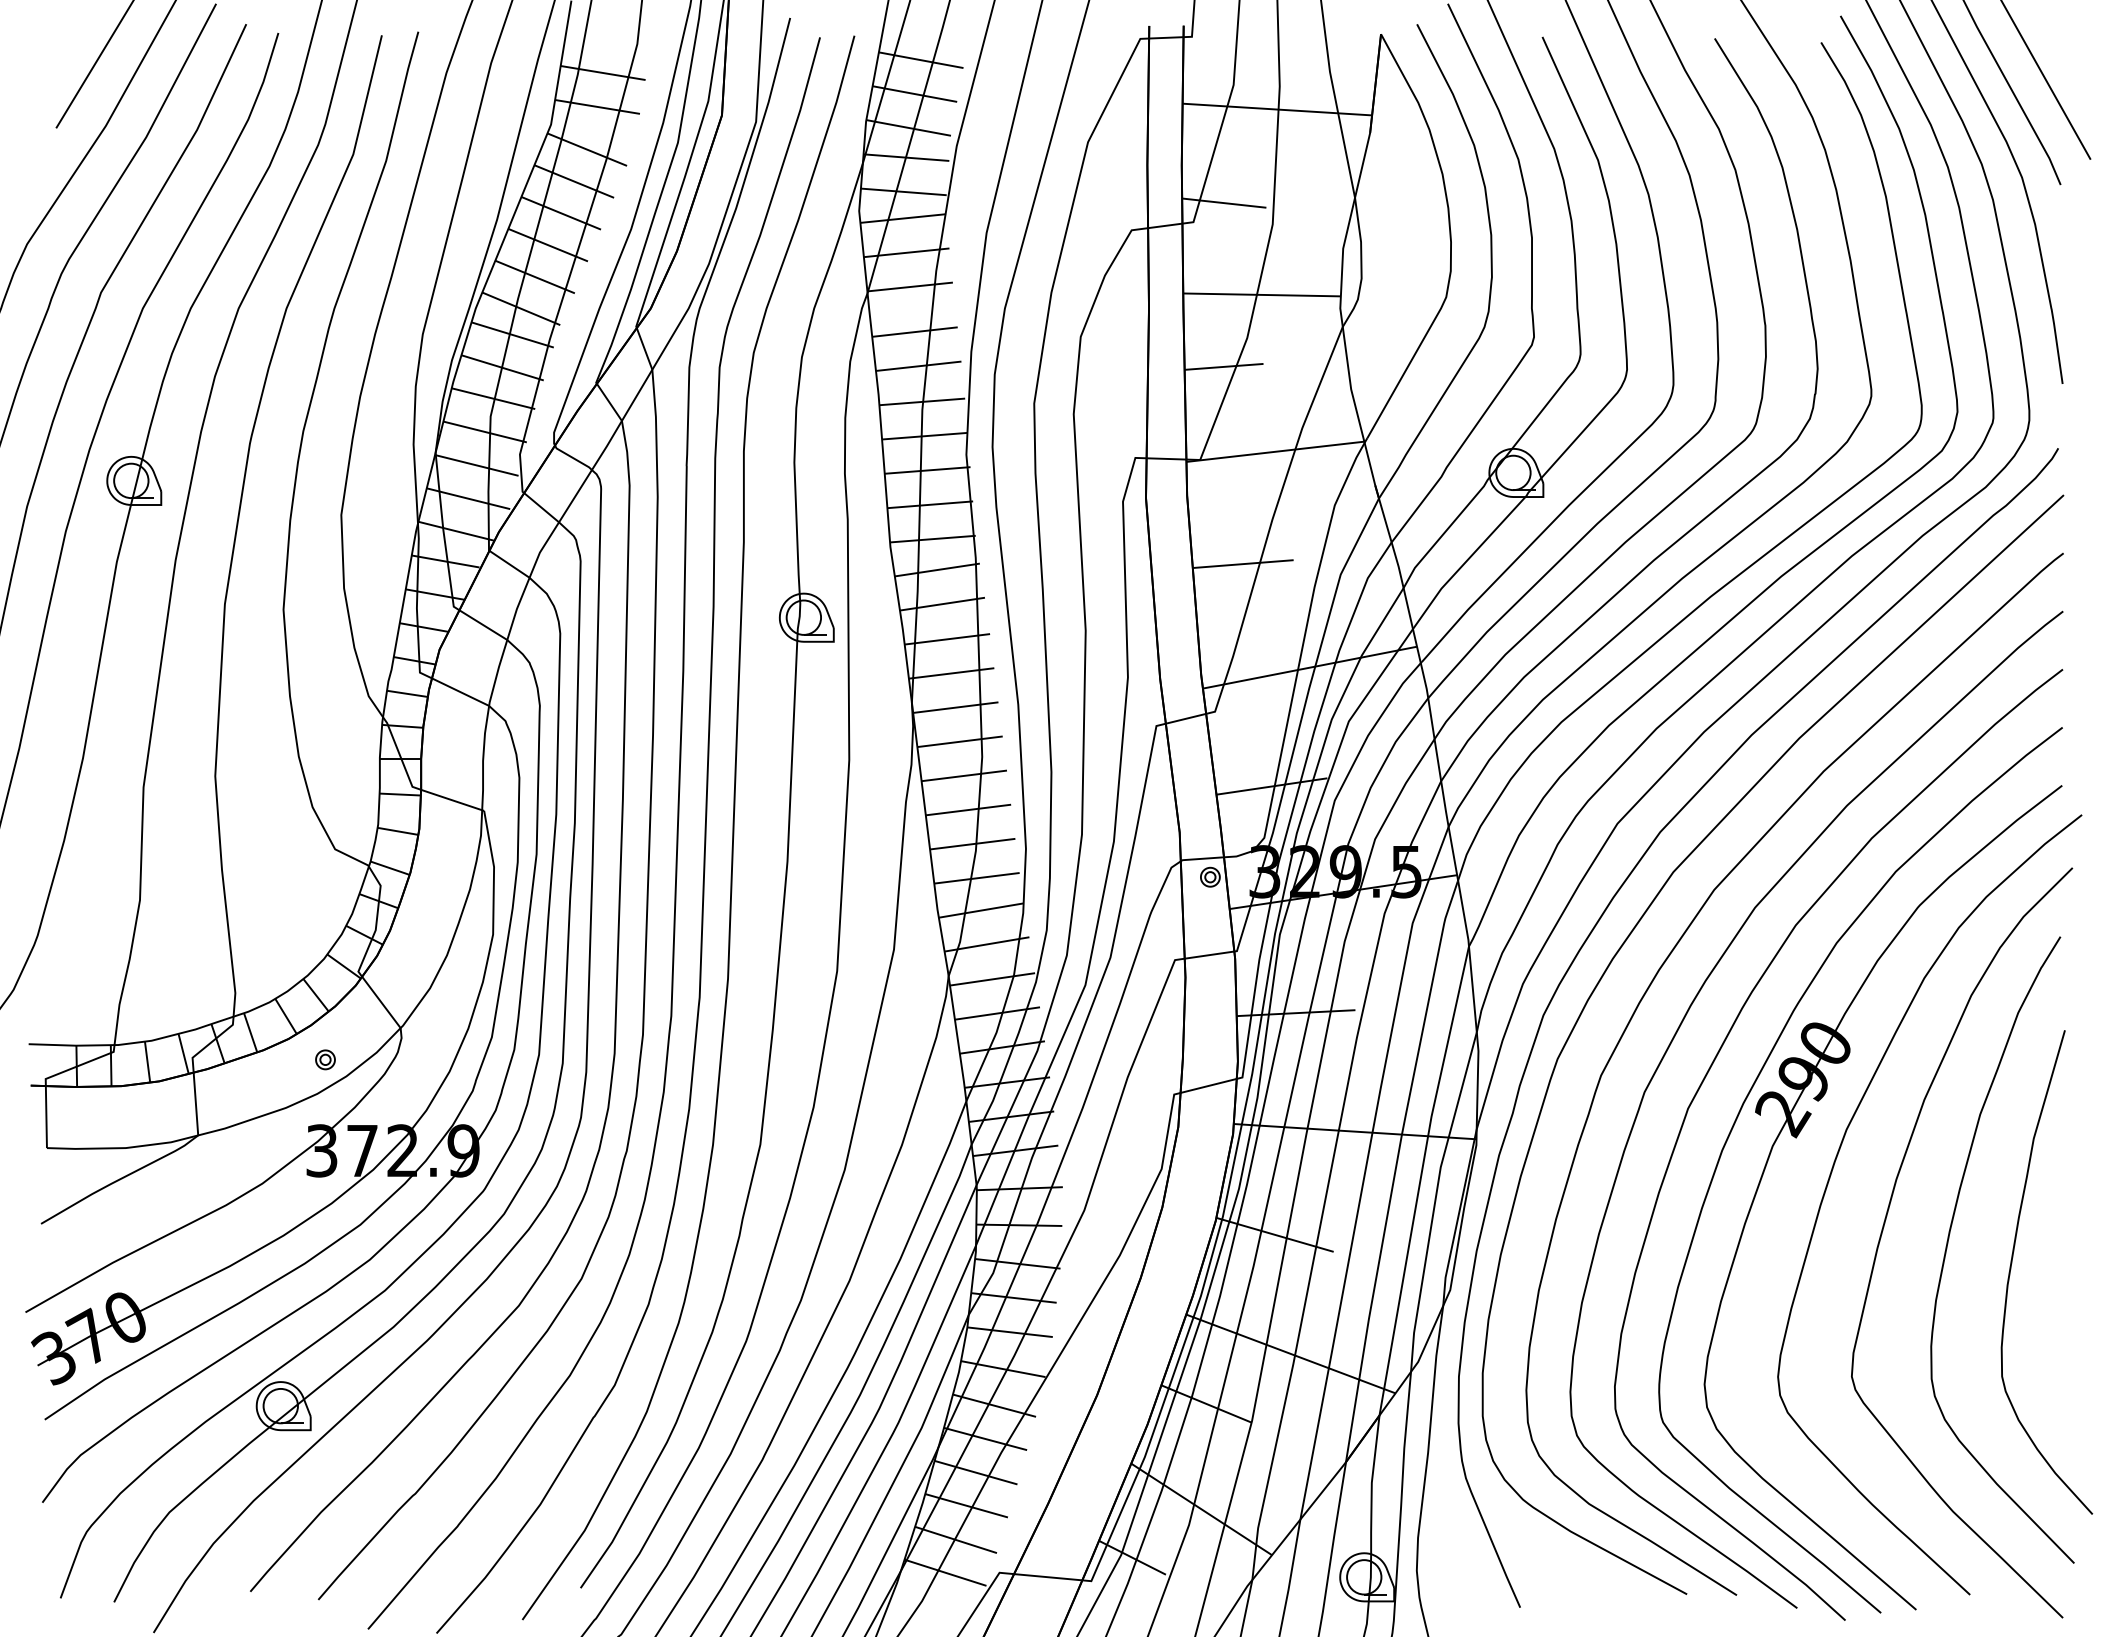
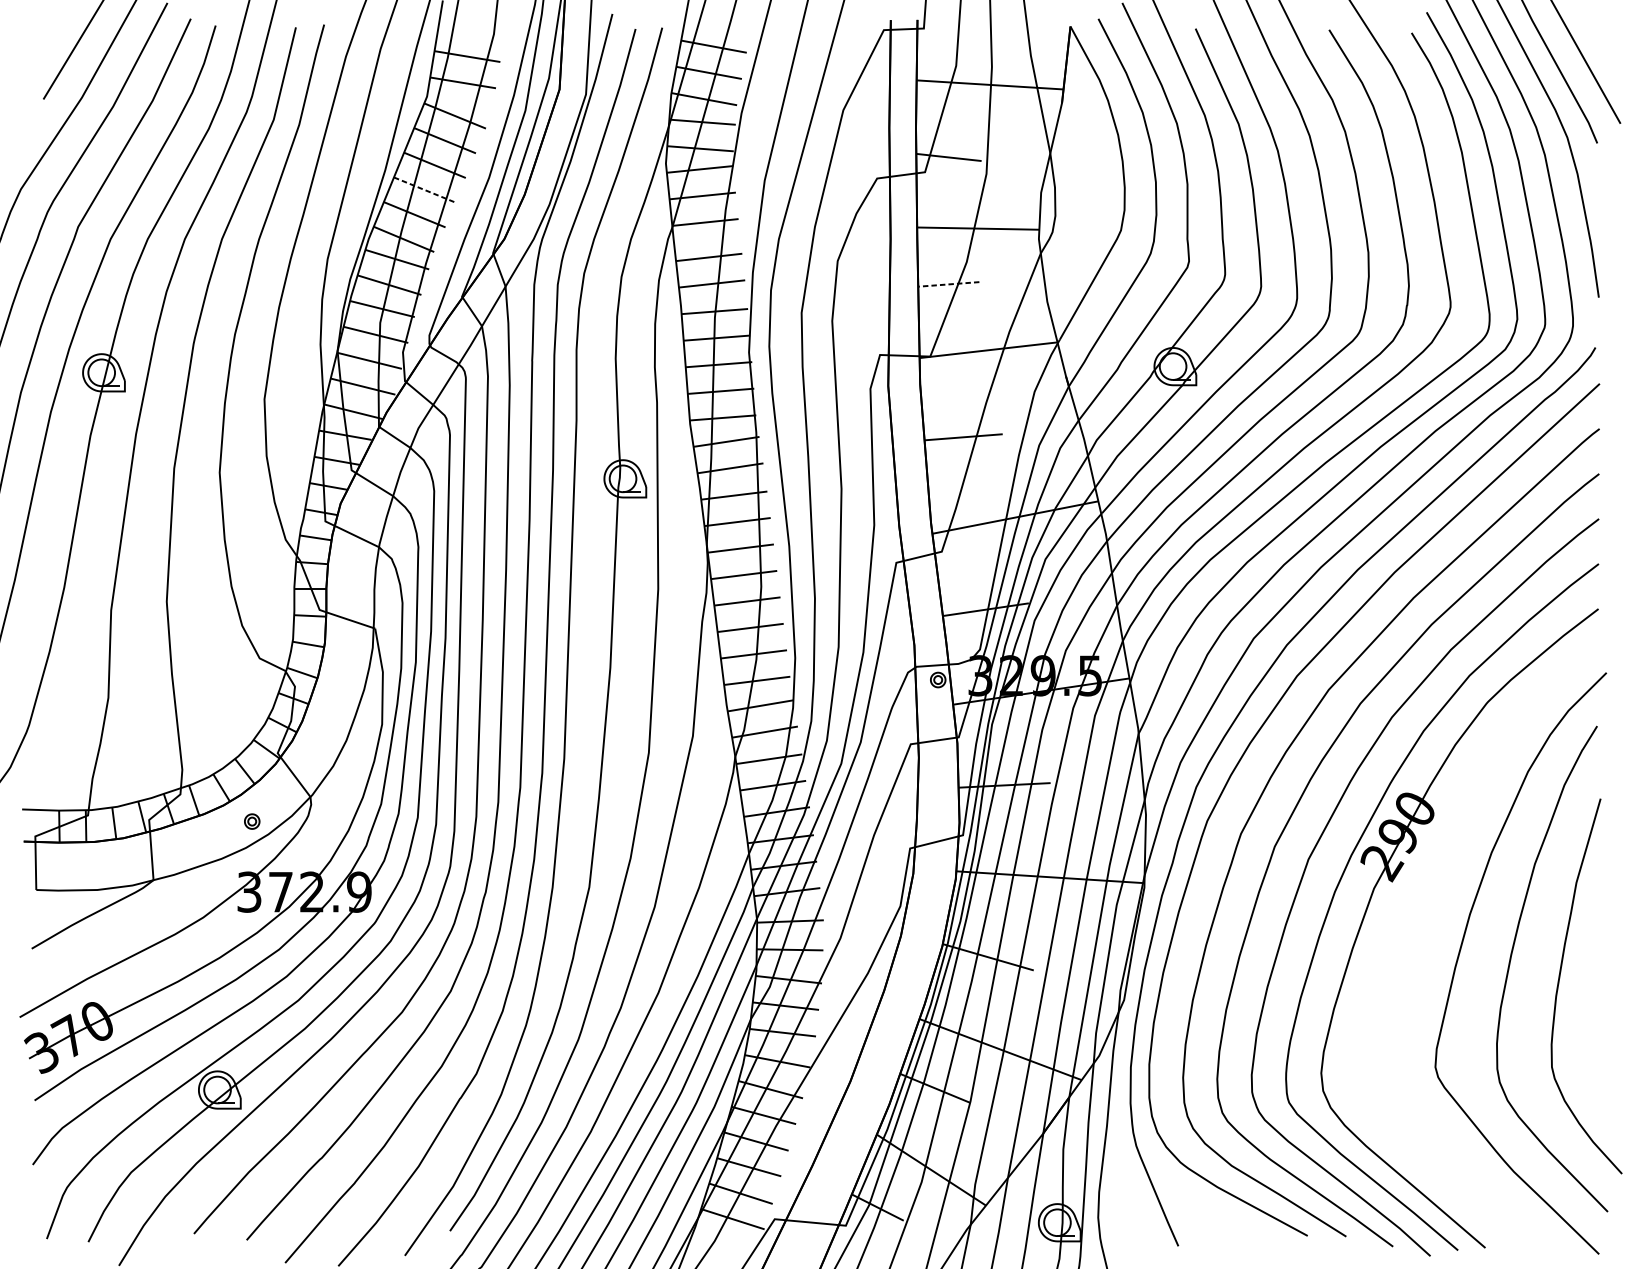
line: (548, 245) -> (425, 190), solid -> dashed
line: (1224, 366) -> (949, 284), solid -> dashed
curve: (1832, 1172) -> (1420, 908), removed

